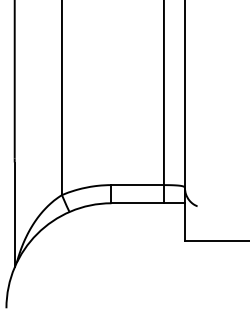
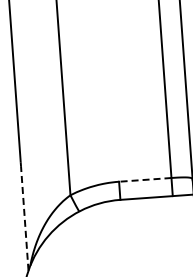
line: (137, 185) -> (145, 180), solid -> dashed
line: (14, 214) -> (24, 217), solid -> dashed

